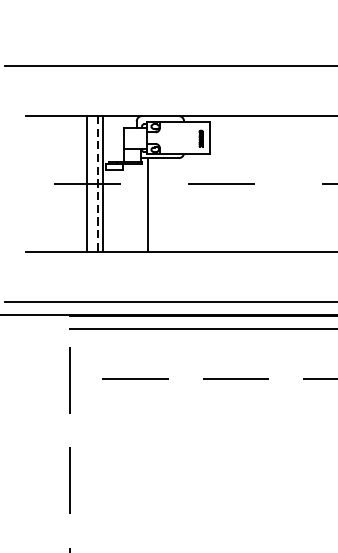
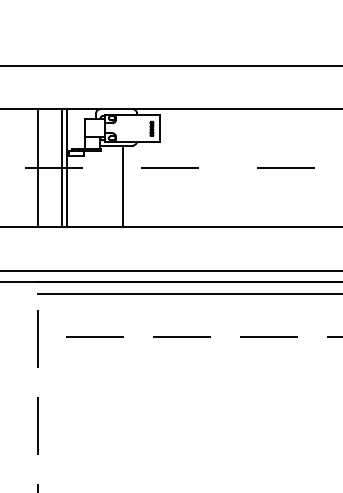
line: (86, 184) -> (38, 168), moved
line: (98, 184) -> (62, 168), dashed -> solid
line: (147, 205) -> (123, 186), moved

